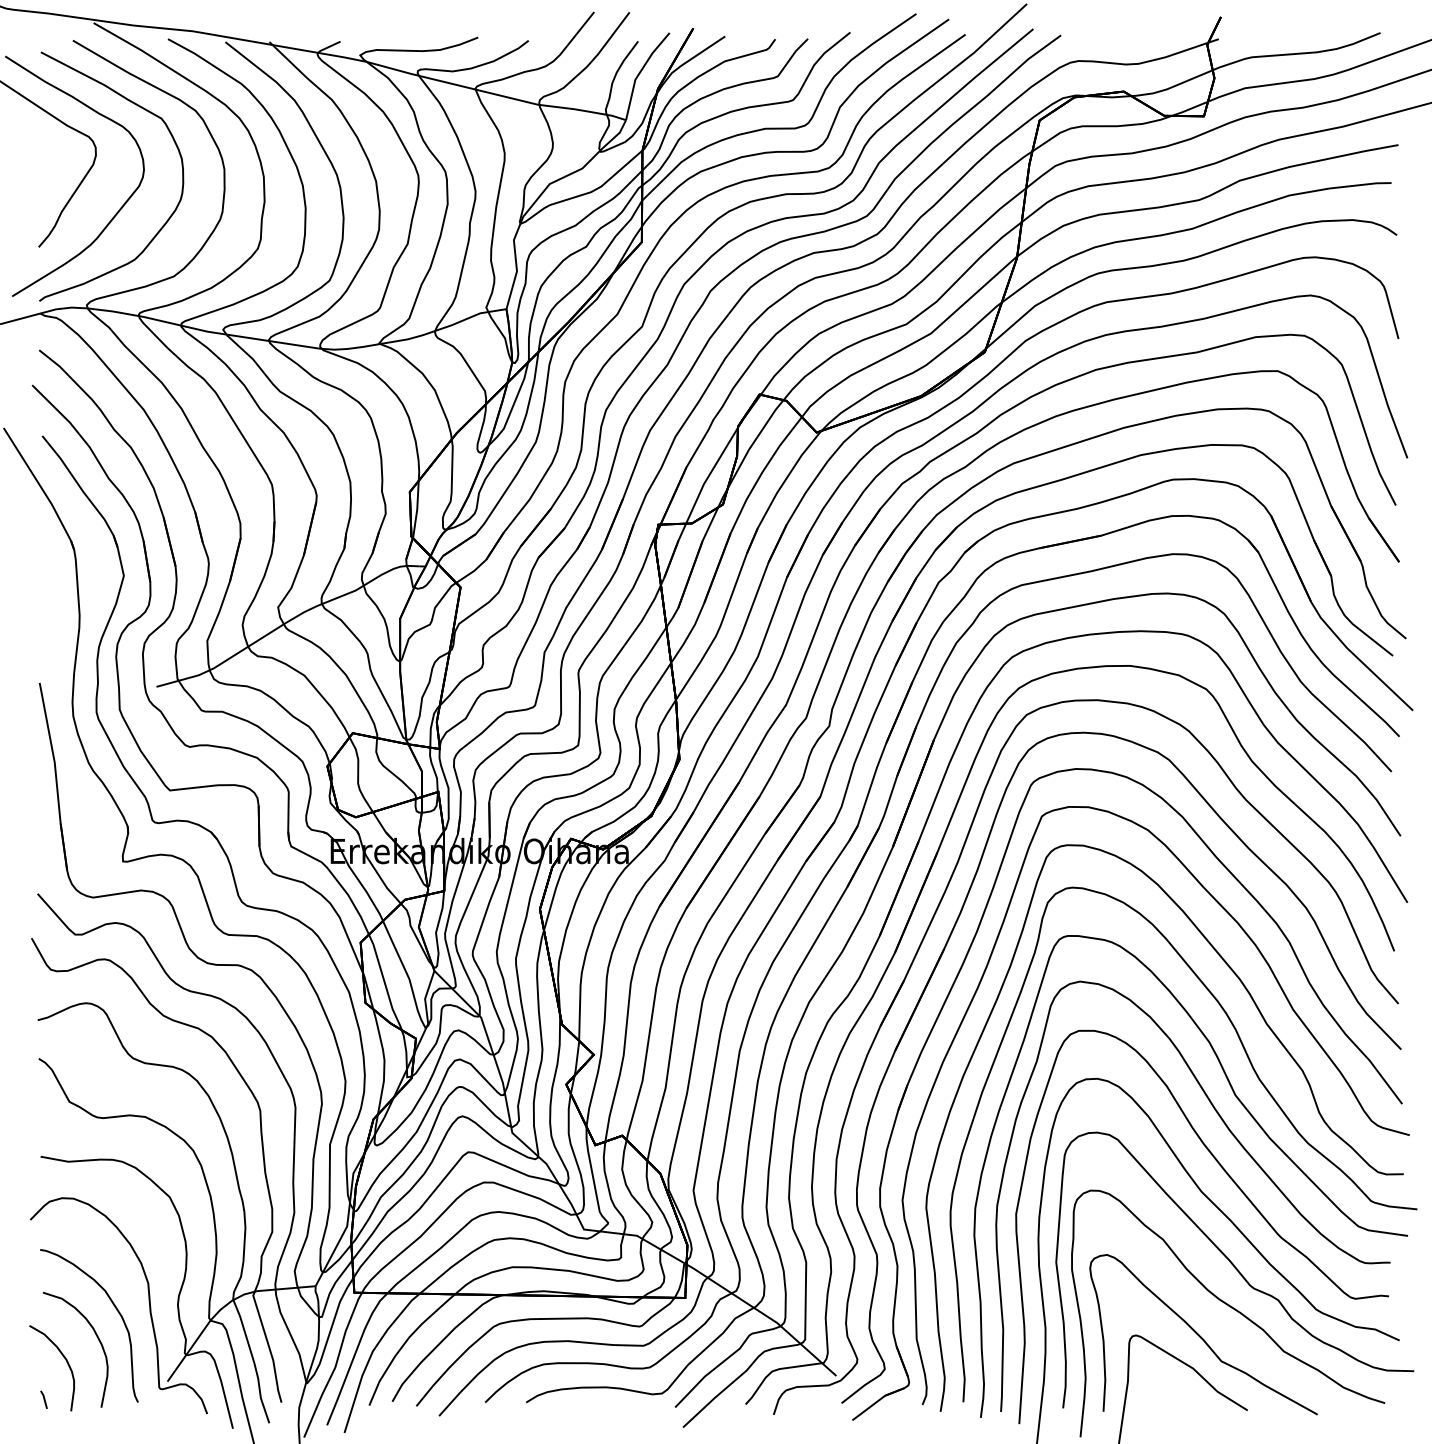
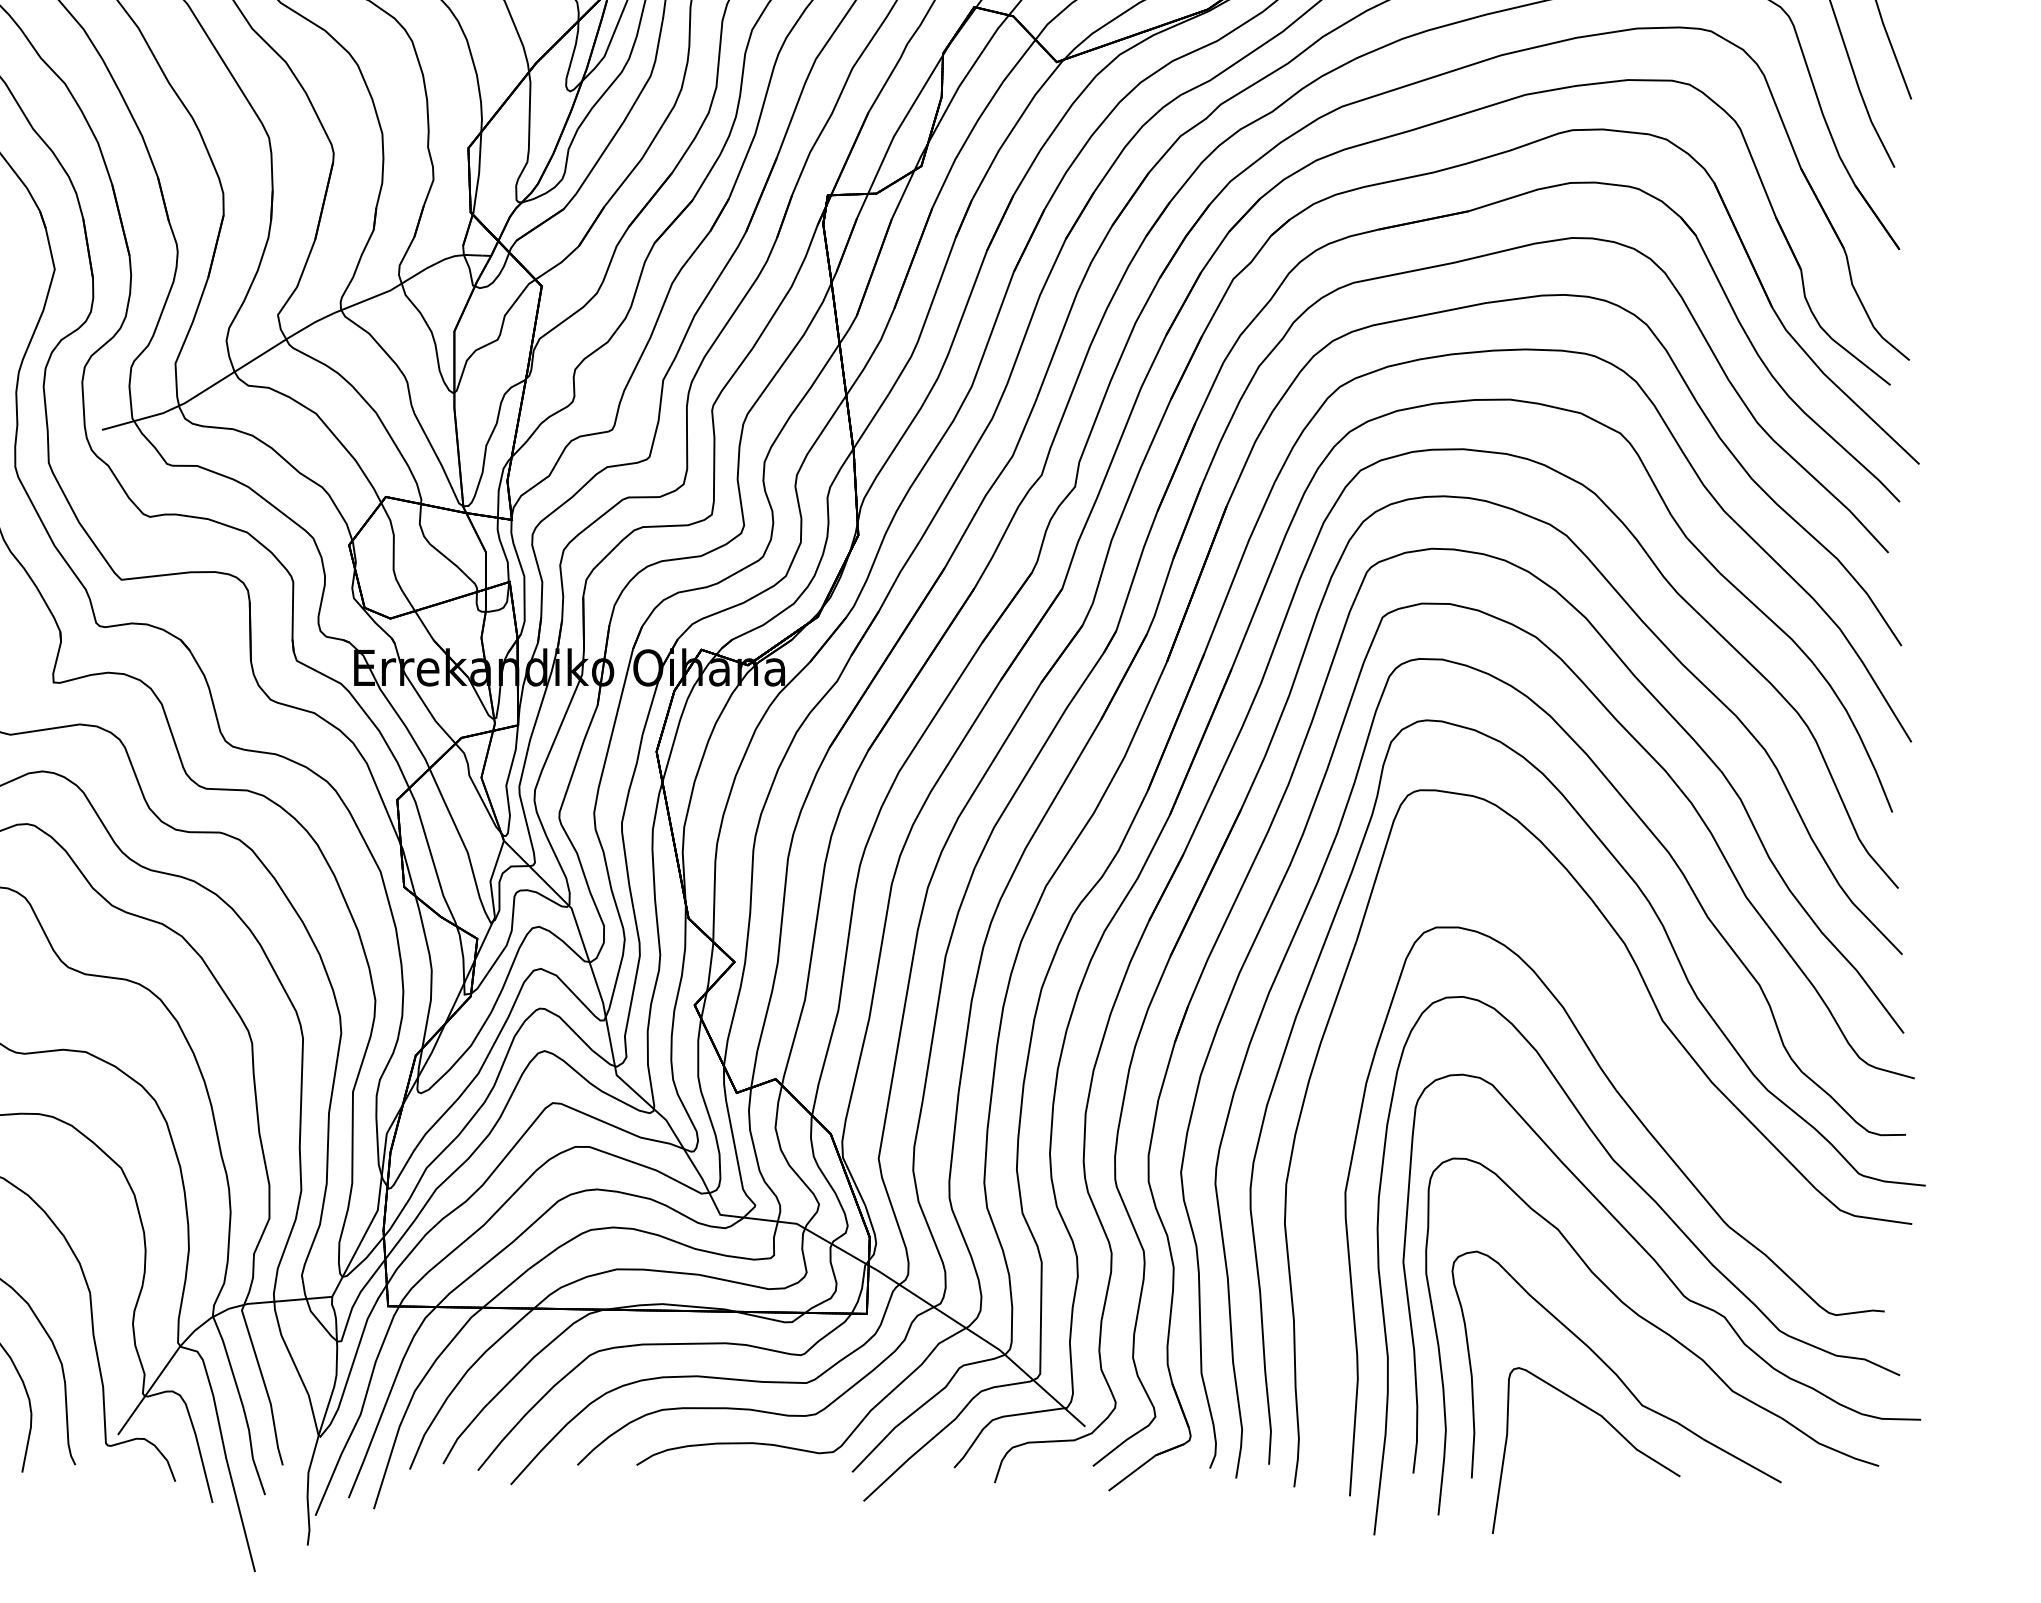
part: (1243, 1149) -> (1674, 1099), removed

